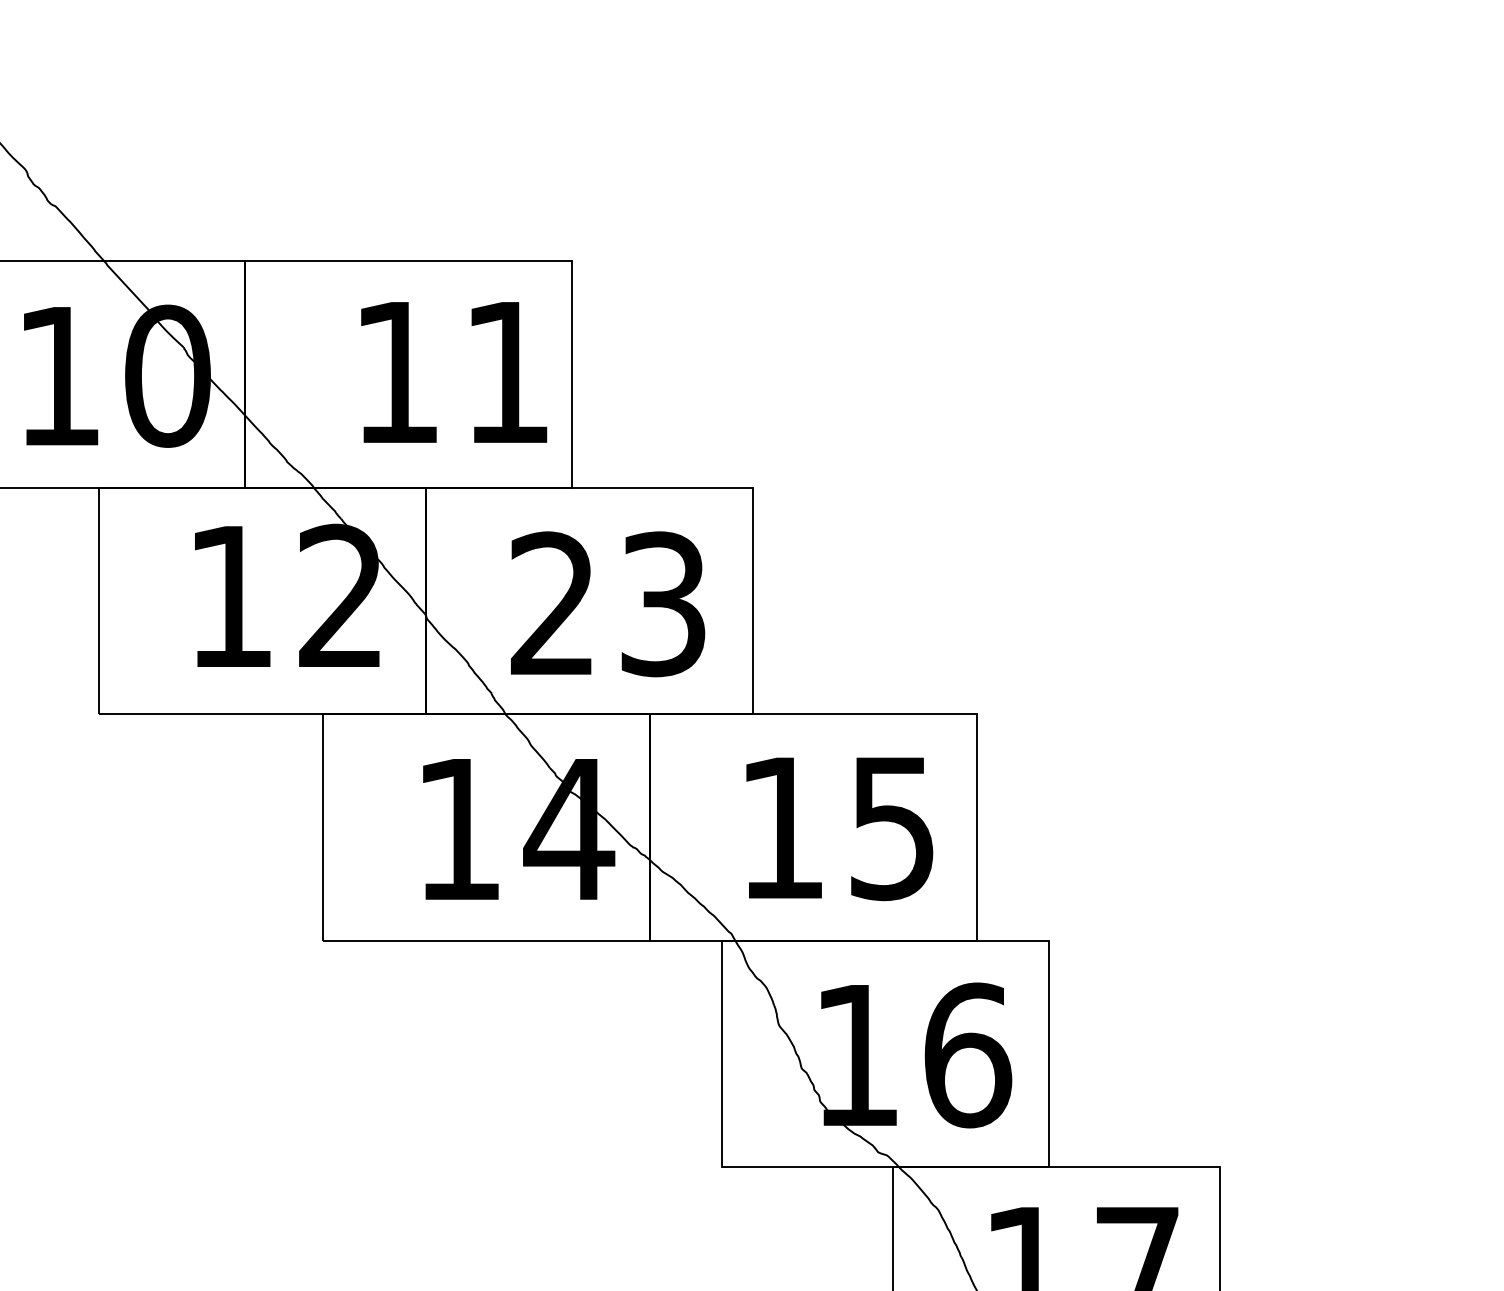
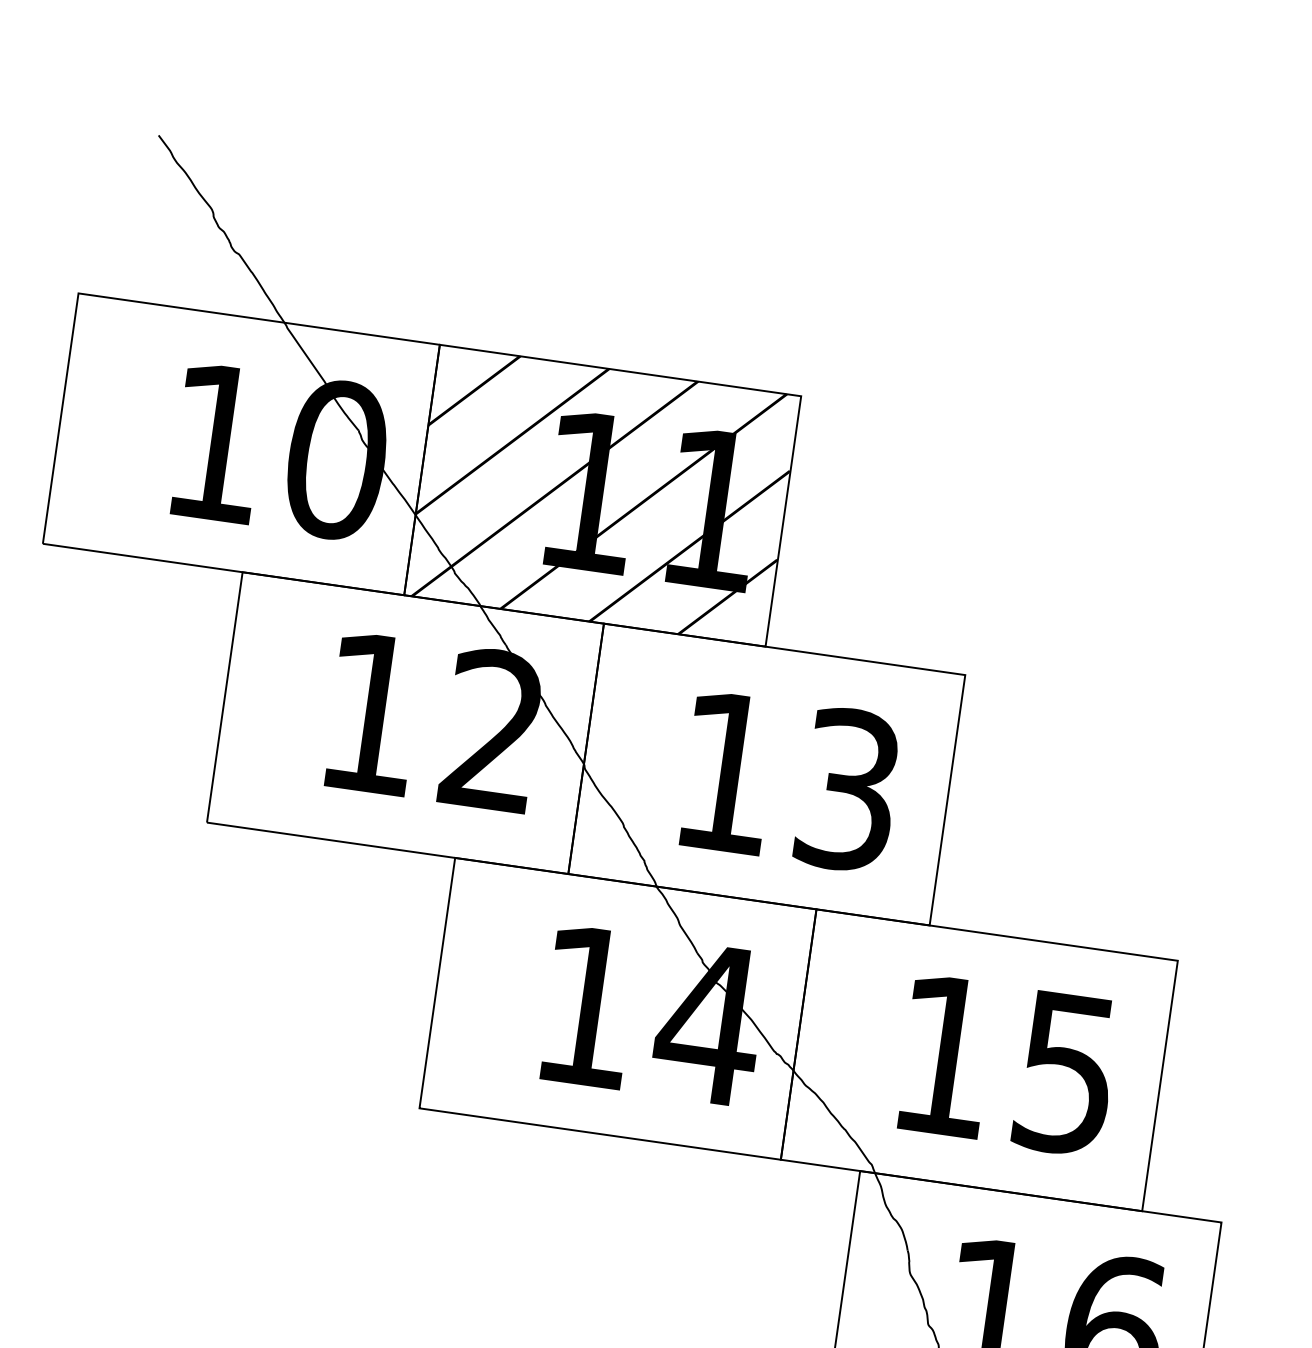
hatch: (407, 374) -> (601, 495), added
text: (551, 602) -> (725, 770), 23 -> 13

